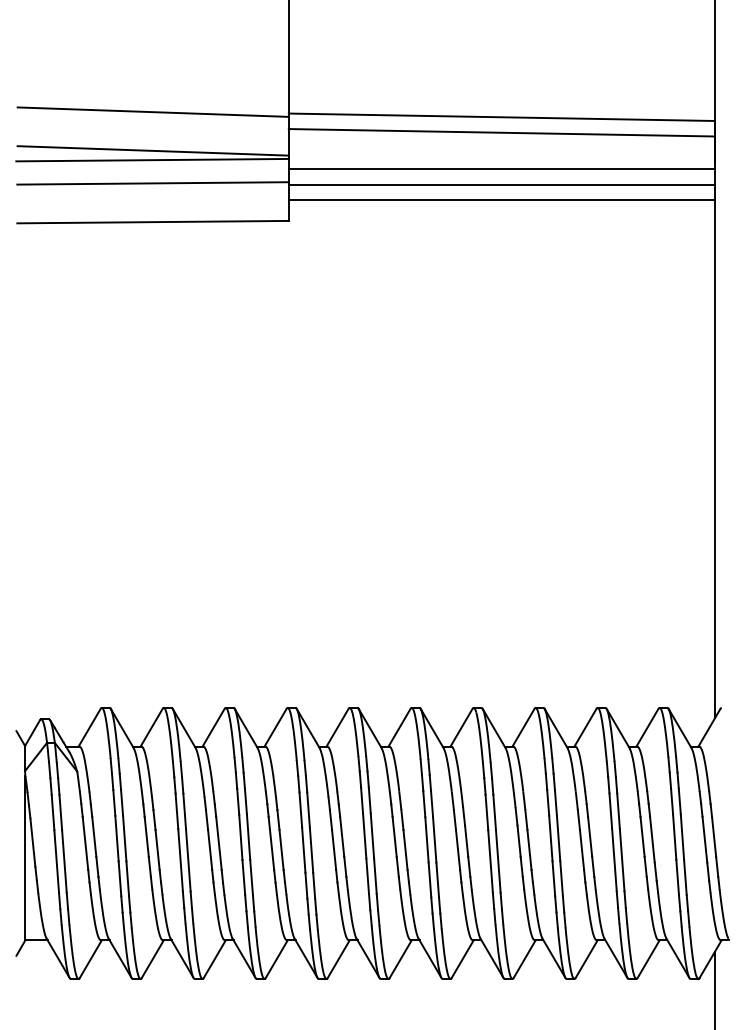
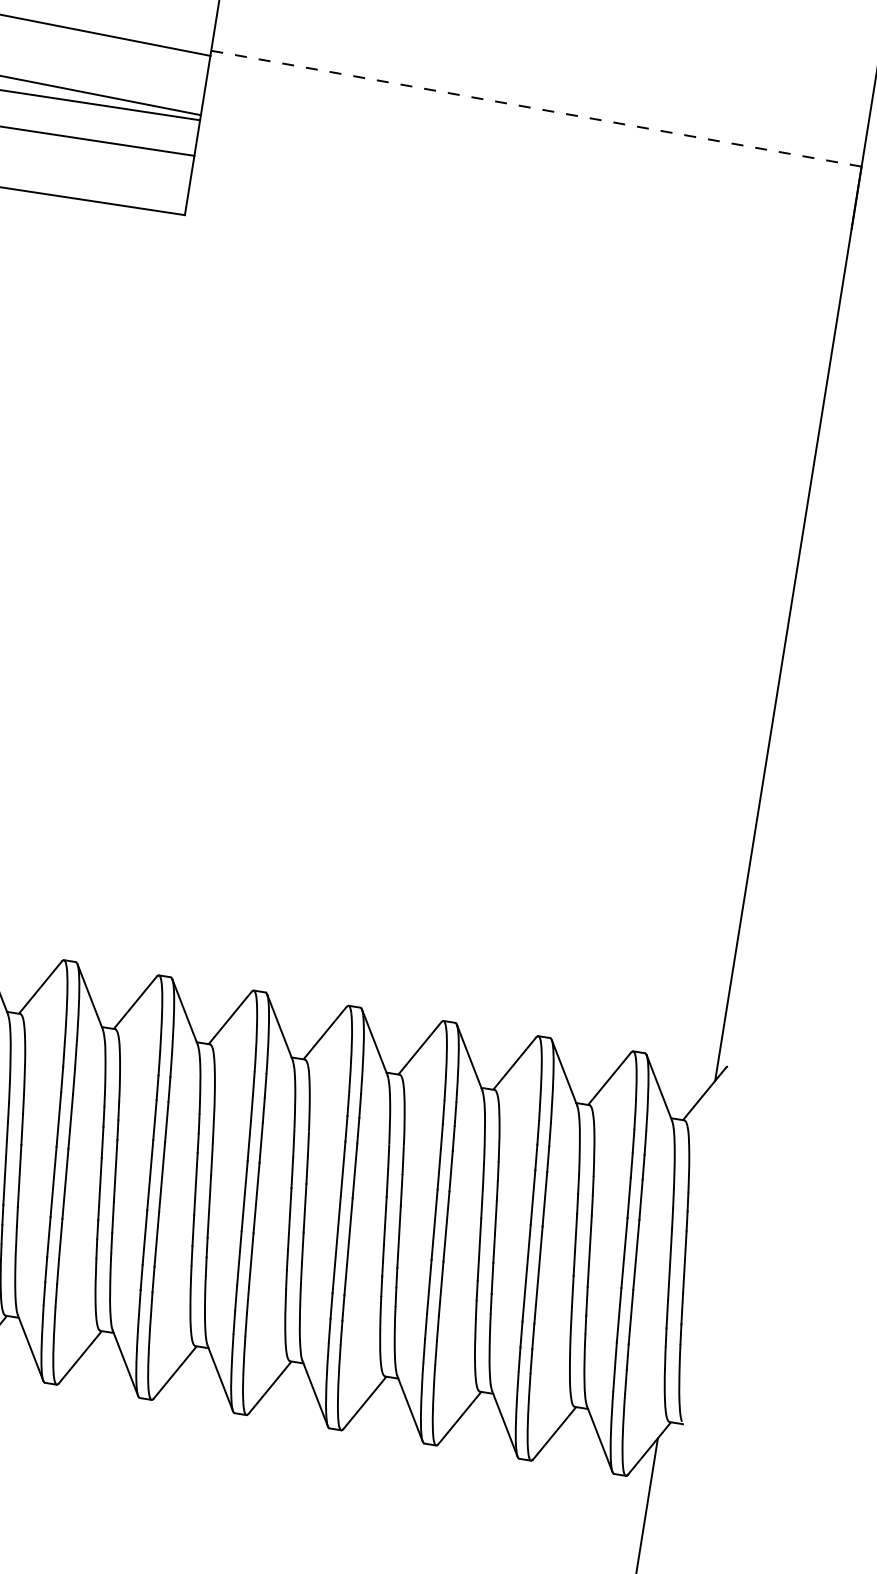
line: (501, 117) -> (535, 108), solid -> dashed
line: (501, 132) -> (532, 131), removed
line: (501, 169) -> (523, 188), removed
line: (501, 184) -> (519, 211), removed
line: (501, 200) -> (515, 236), removed

